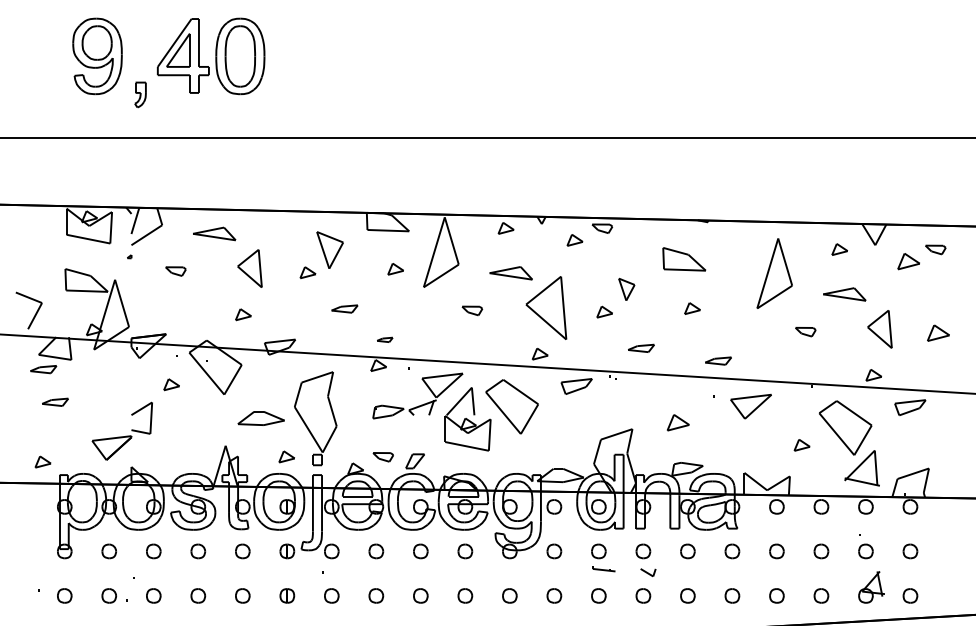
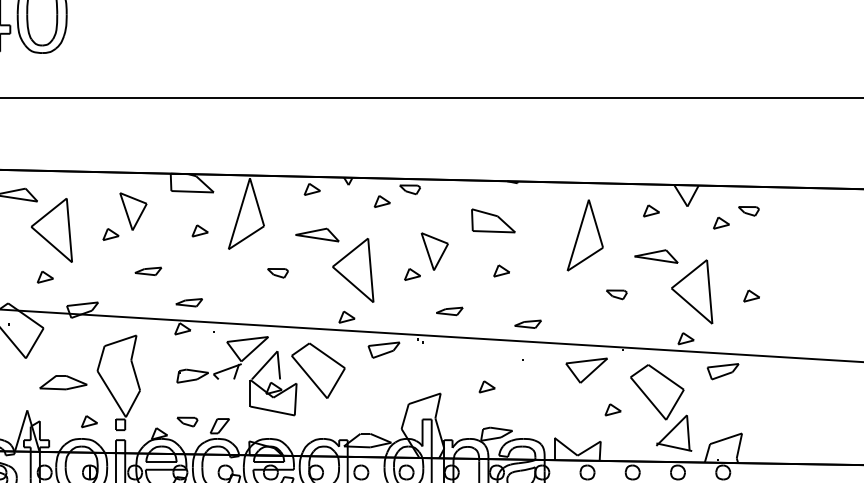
part: (908, 261) -> (721, 223), size x0.71
part: (249, 268) -> (51, 230), size x1.67
part: (626, 289) -> (434, 251), size x1.67
part: (879, 329) -> (691, 292), size x1.67
part: (938, 333) -> (751, 296), size x0.71
part: (384, 339) -> (188, 302), size x1.67
part: (750, 406) -> (586, 370), moved
part: (677, 422) -> (486, 386), size x0.71

